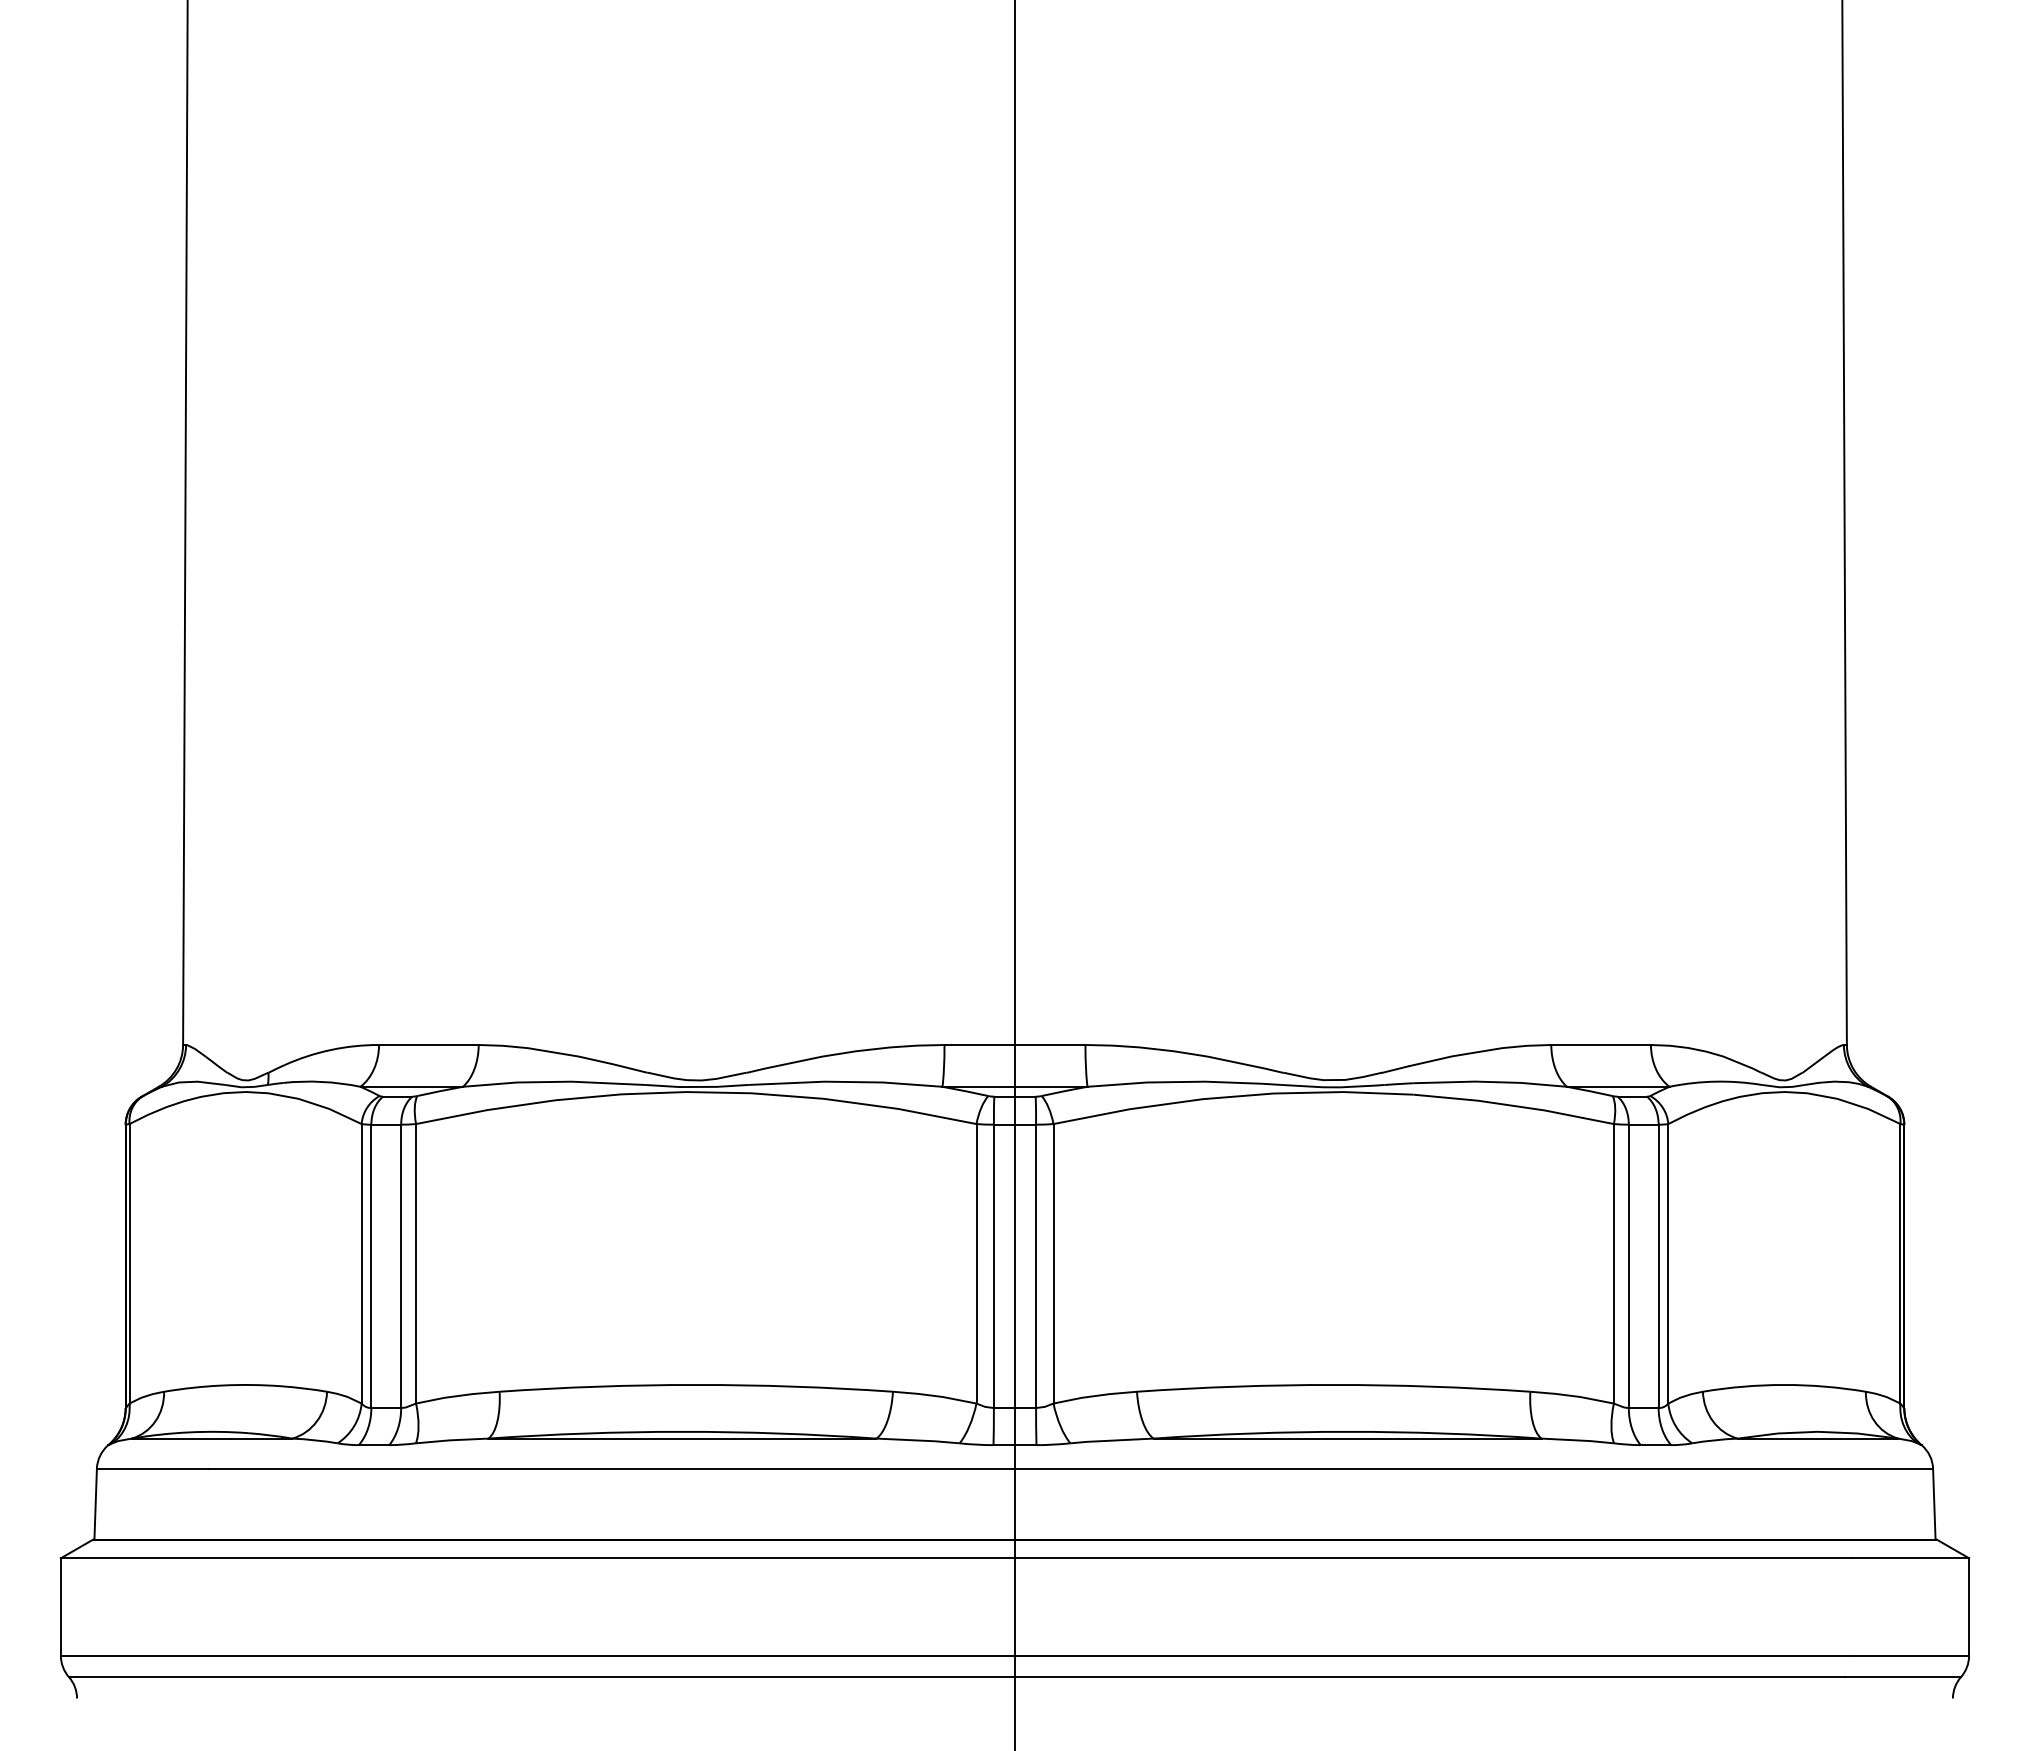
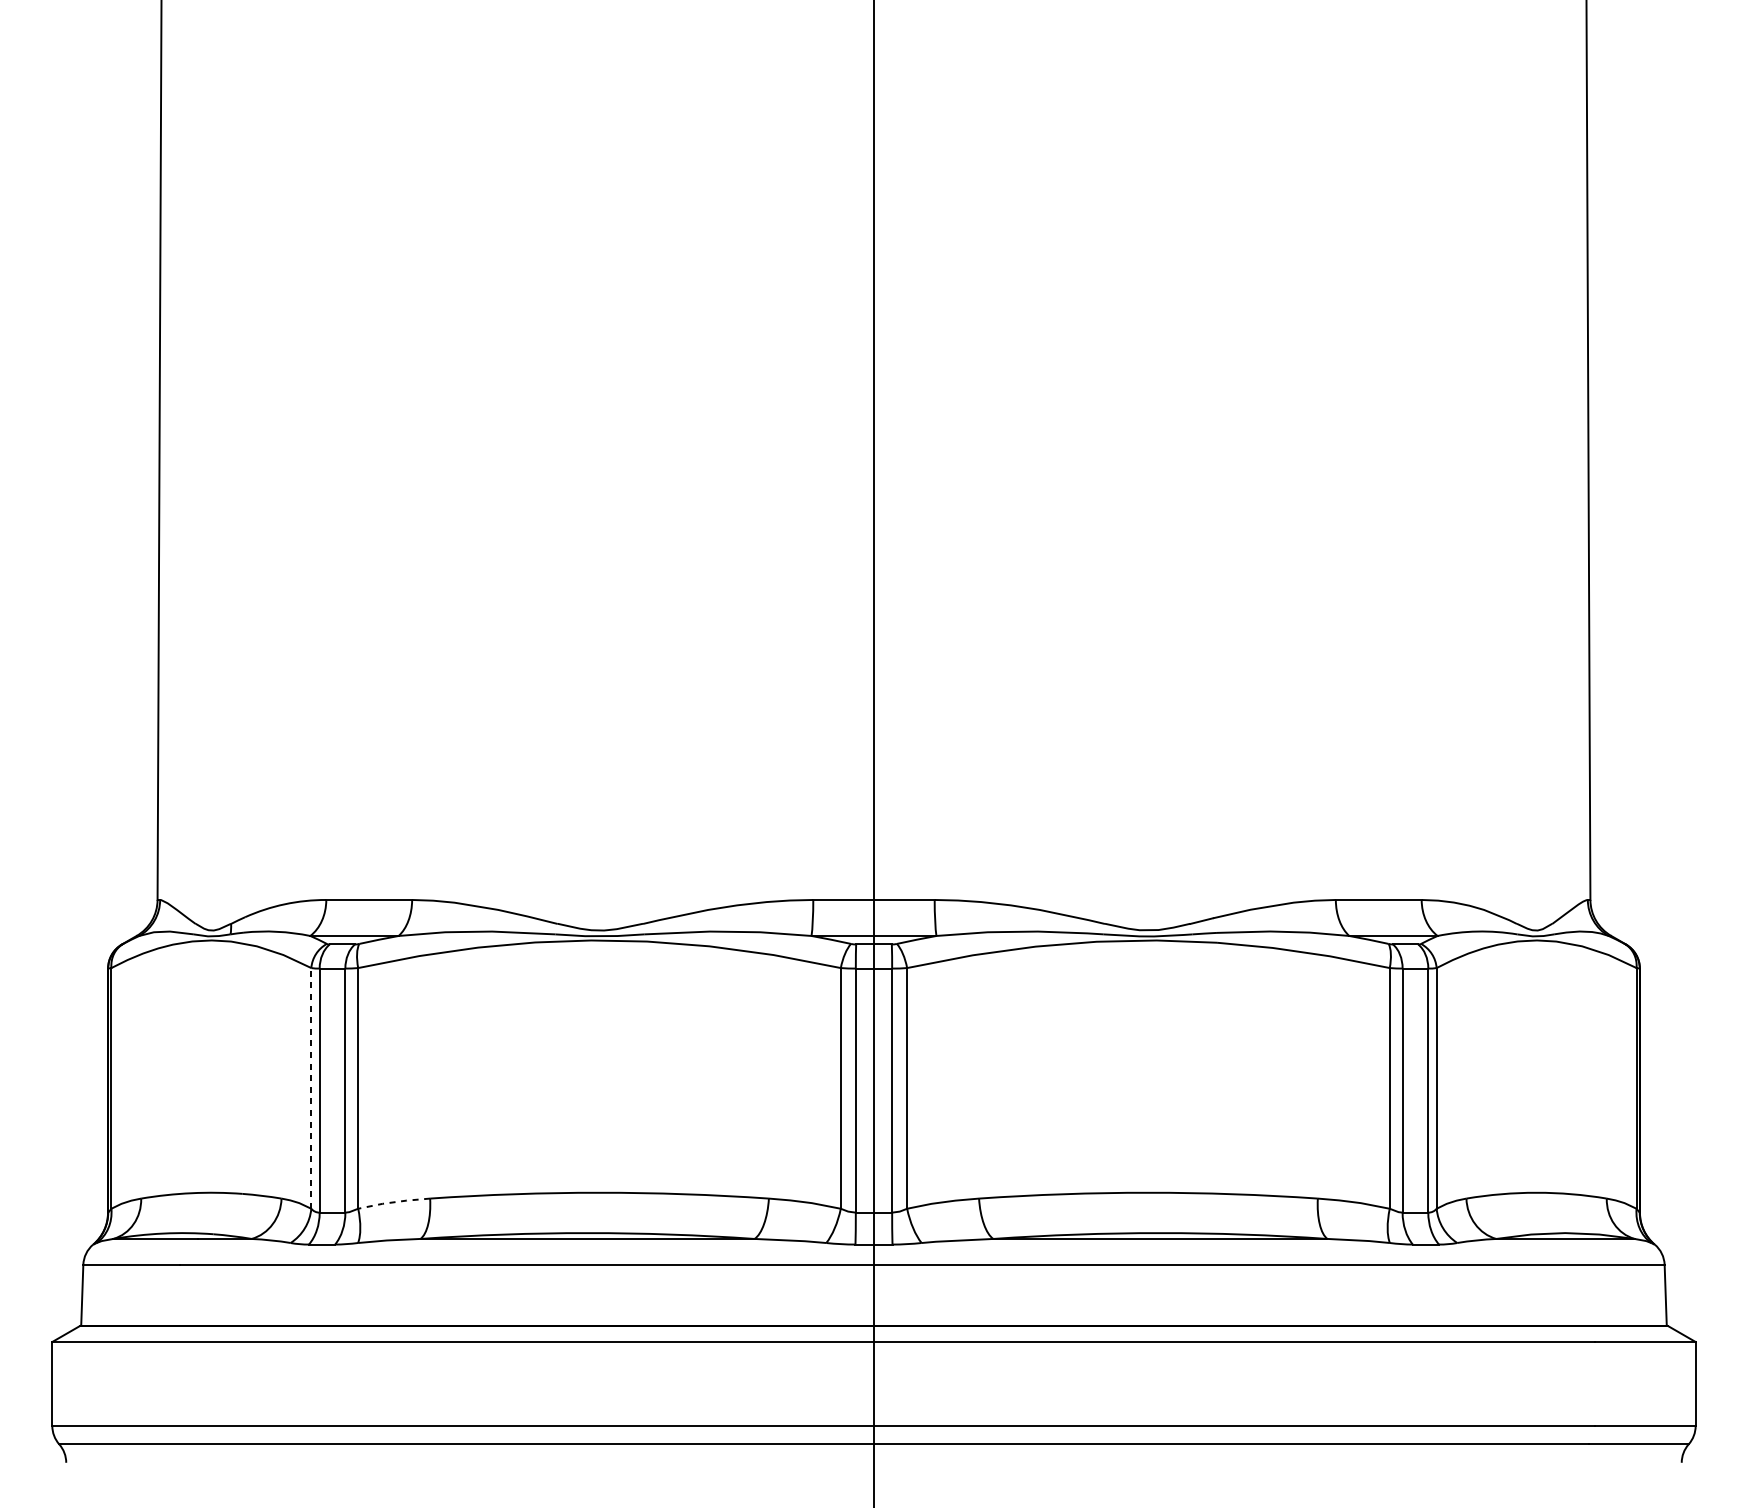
line: (361, 1263) -> (311, 1088), solid -> dashed
line: (457, 1396) -> (393, 1202), solid -> dashed

